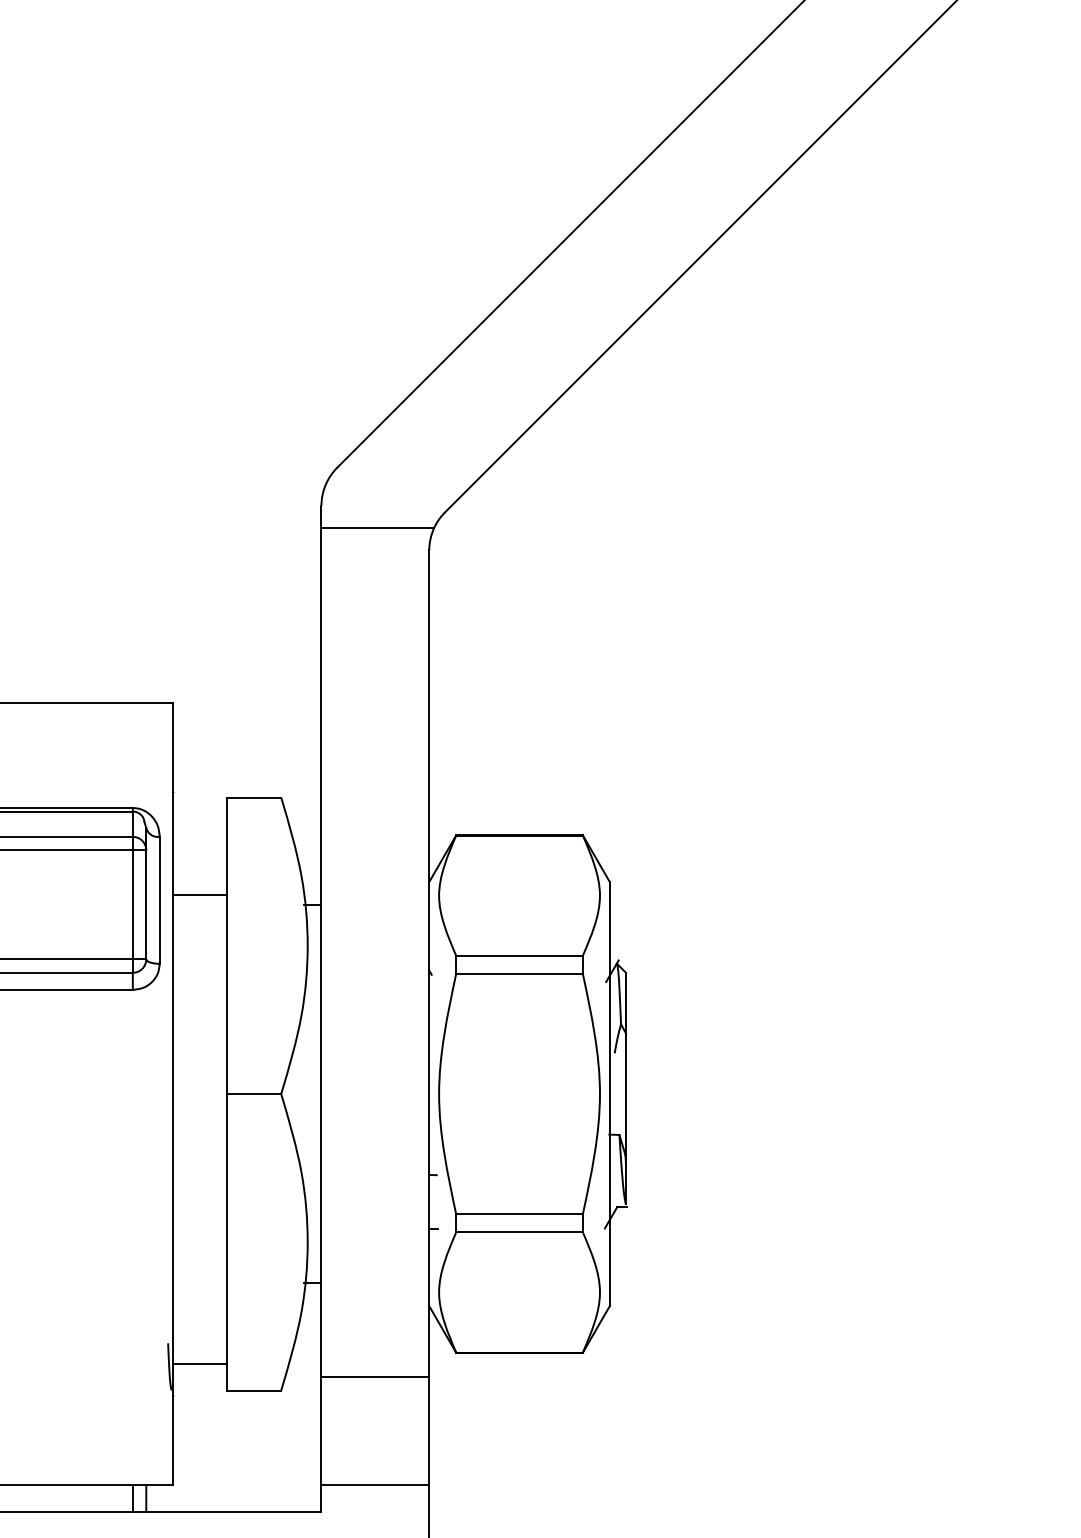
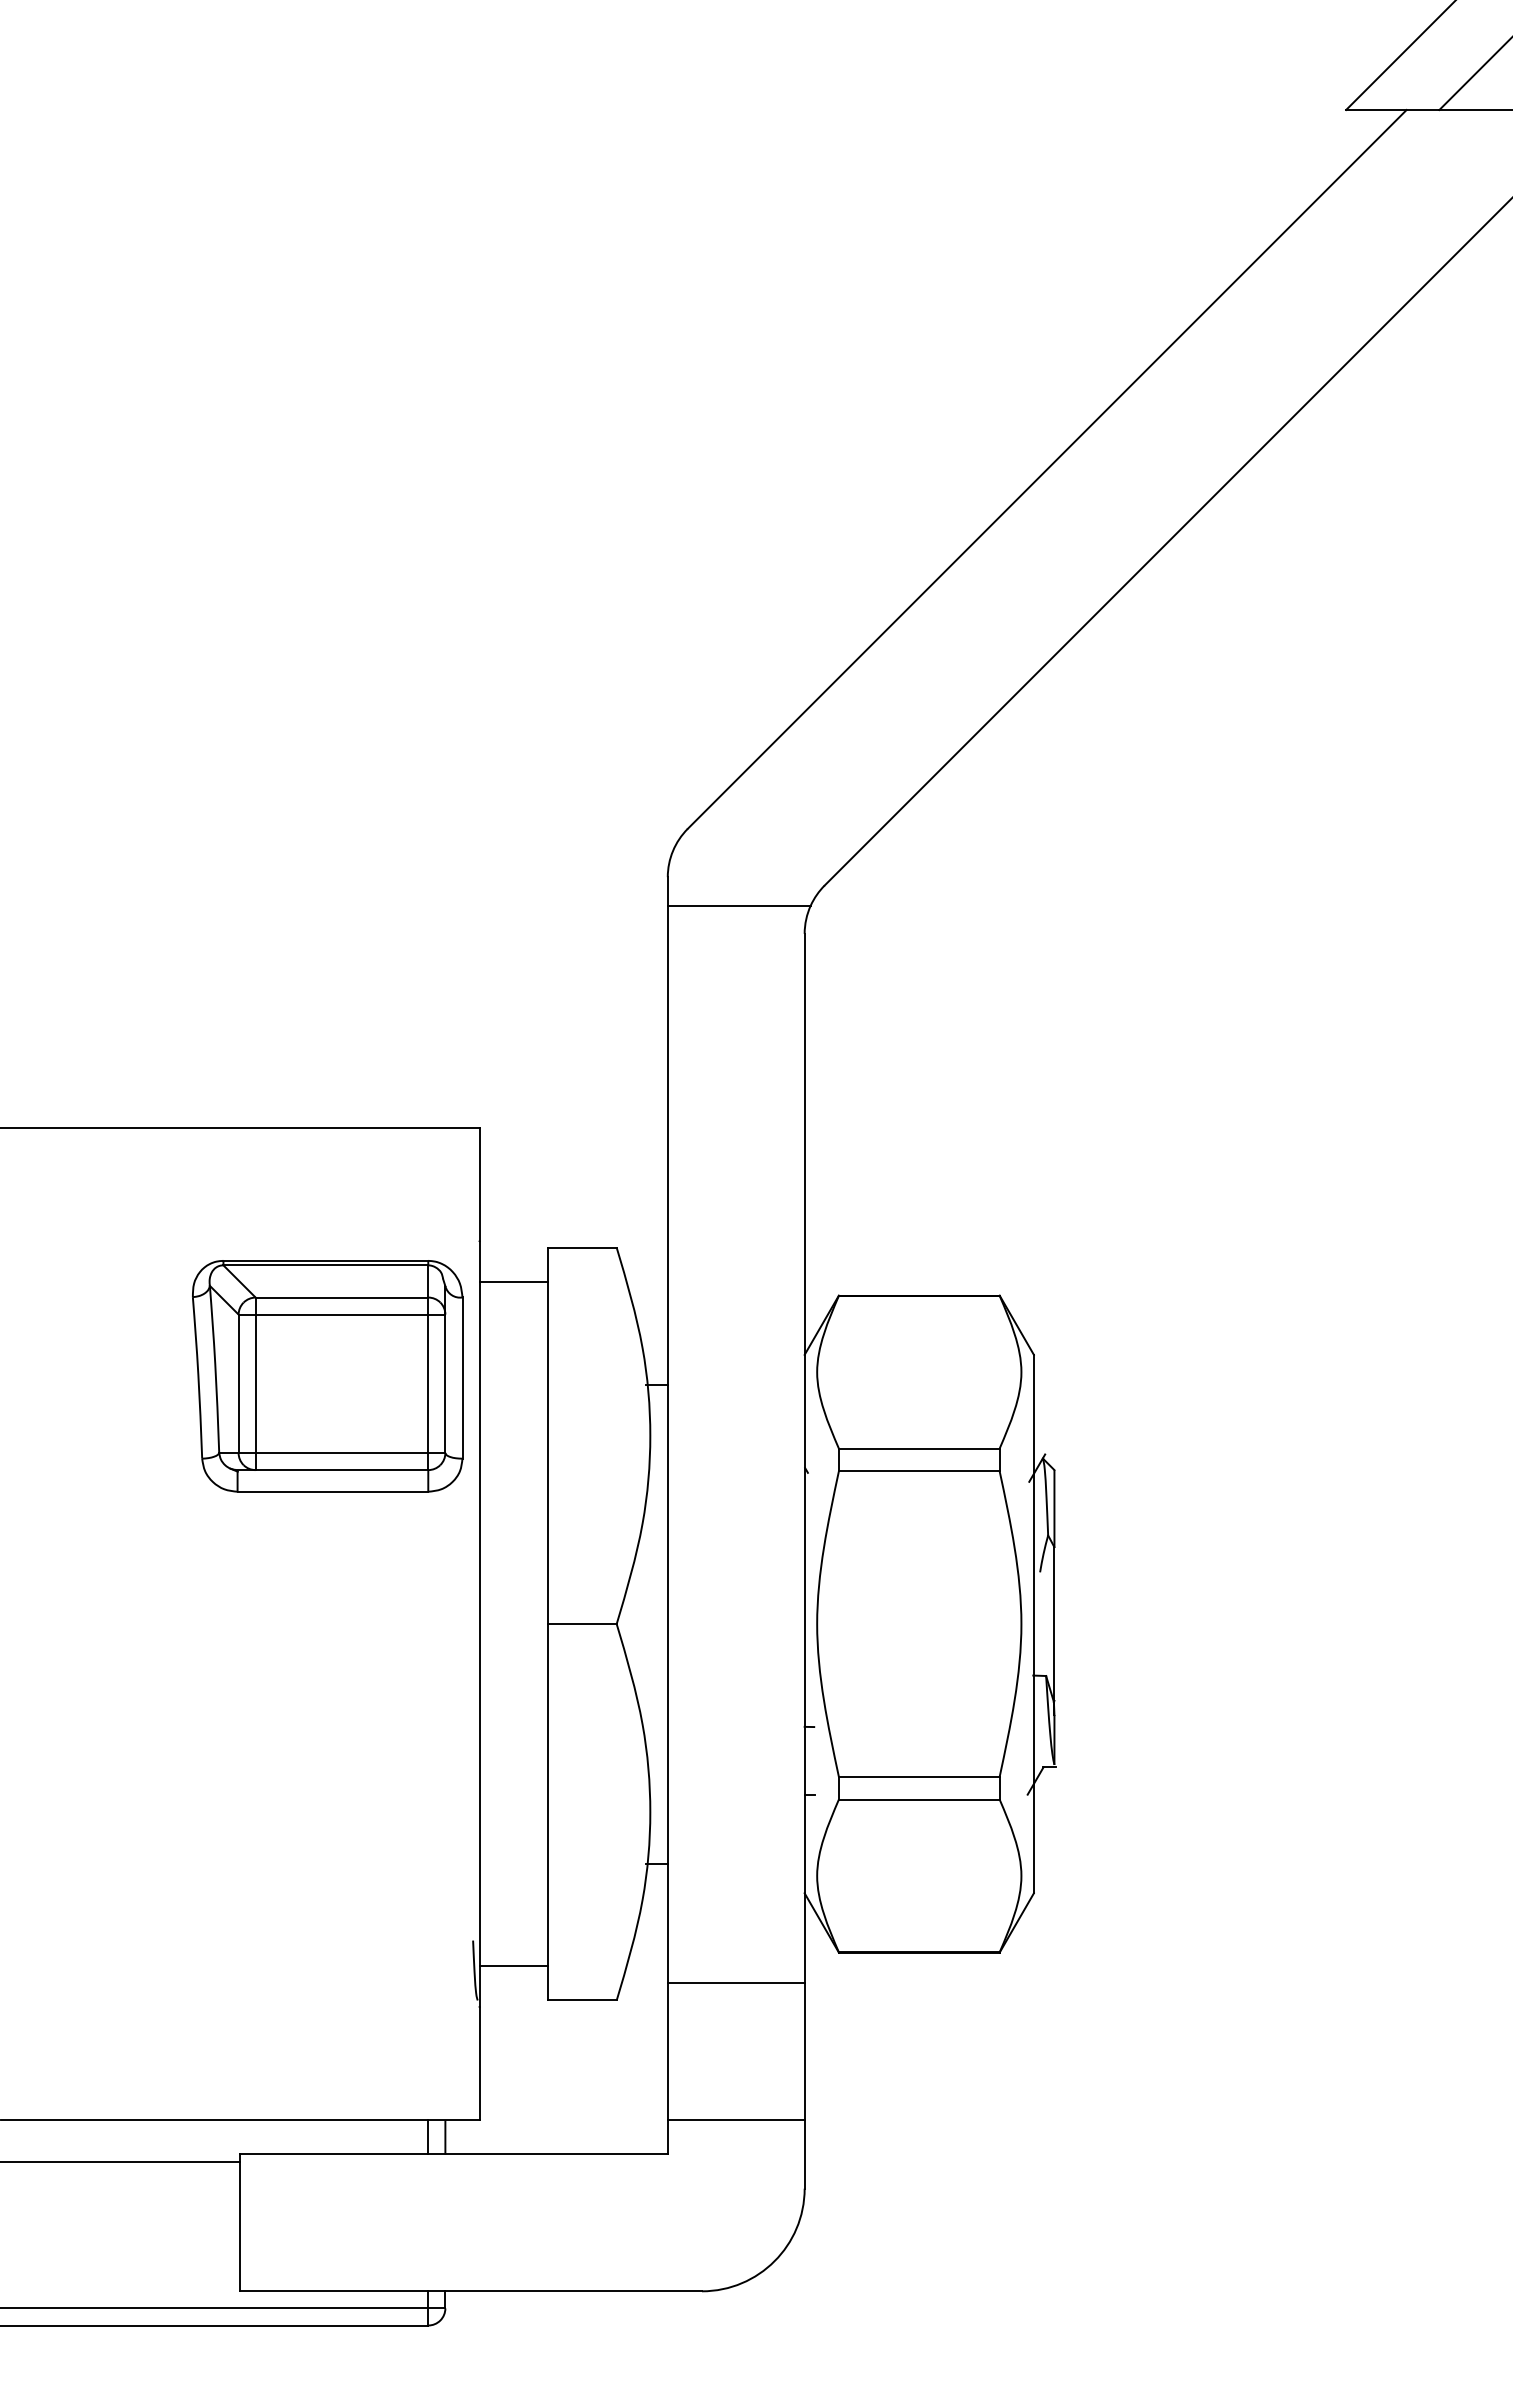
line: (199, 894) -> (513, 1281), moved

